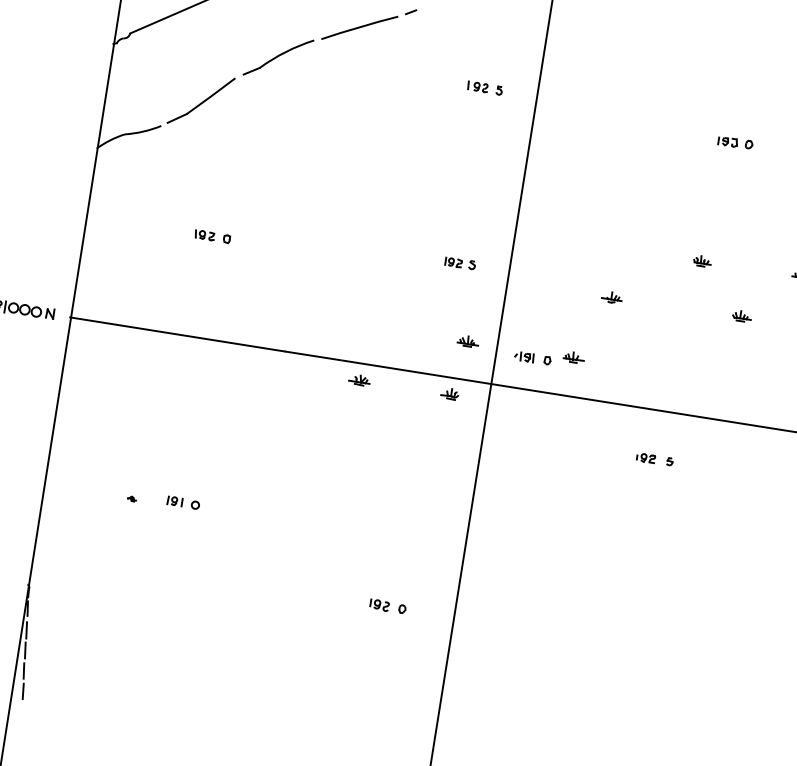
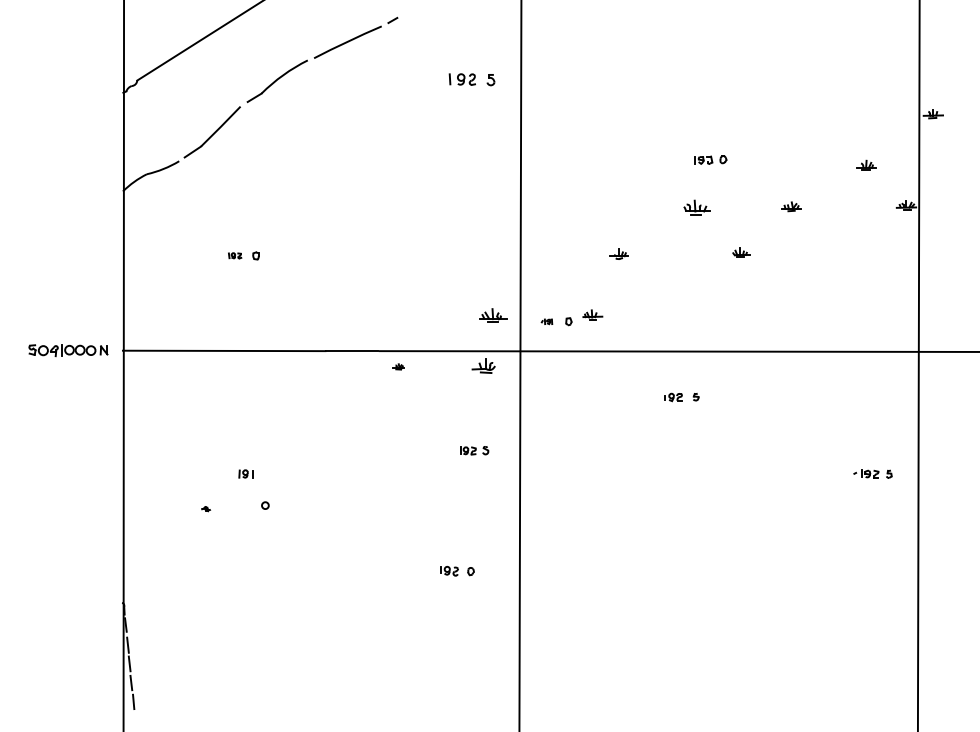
part: (484, 87) -> (471, 79), size x1.4
part: (735, 142) -> (710, 159), moved
part: (204, 235) -> (234, 255), size x0.7
part: (701, 260) -> (696, 207), size x1.6
part: (460, 263) -> (474, 450), moved
part: (467, 340) -> (492, 314), size x1.4
part: (523, 356) -> (546, 321), size x0.6
part: (359, 379) -> (398, 366), size x0.6
part: (449, 393) -> (483, 366), size x1.4
part: (174, 500) -> (245, 473), moved

